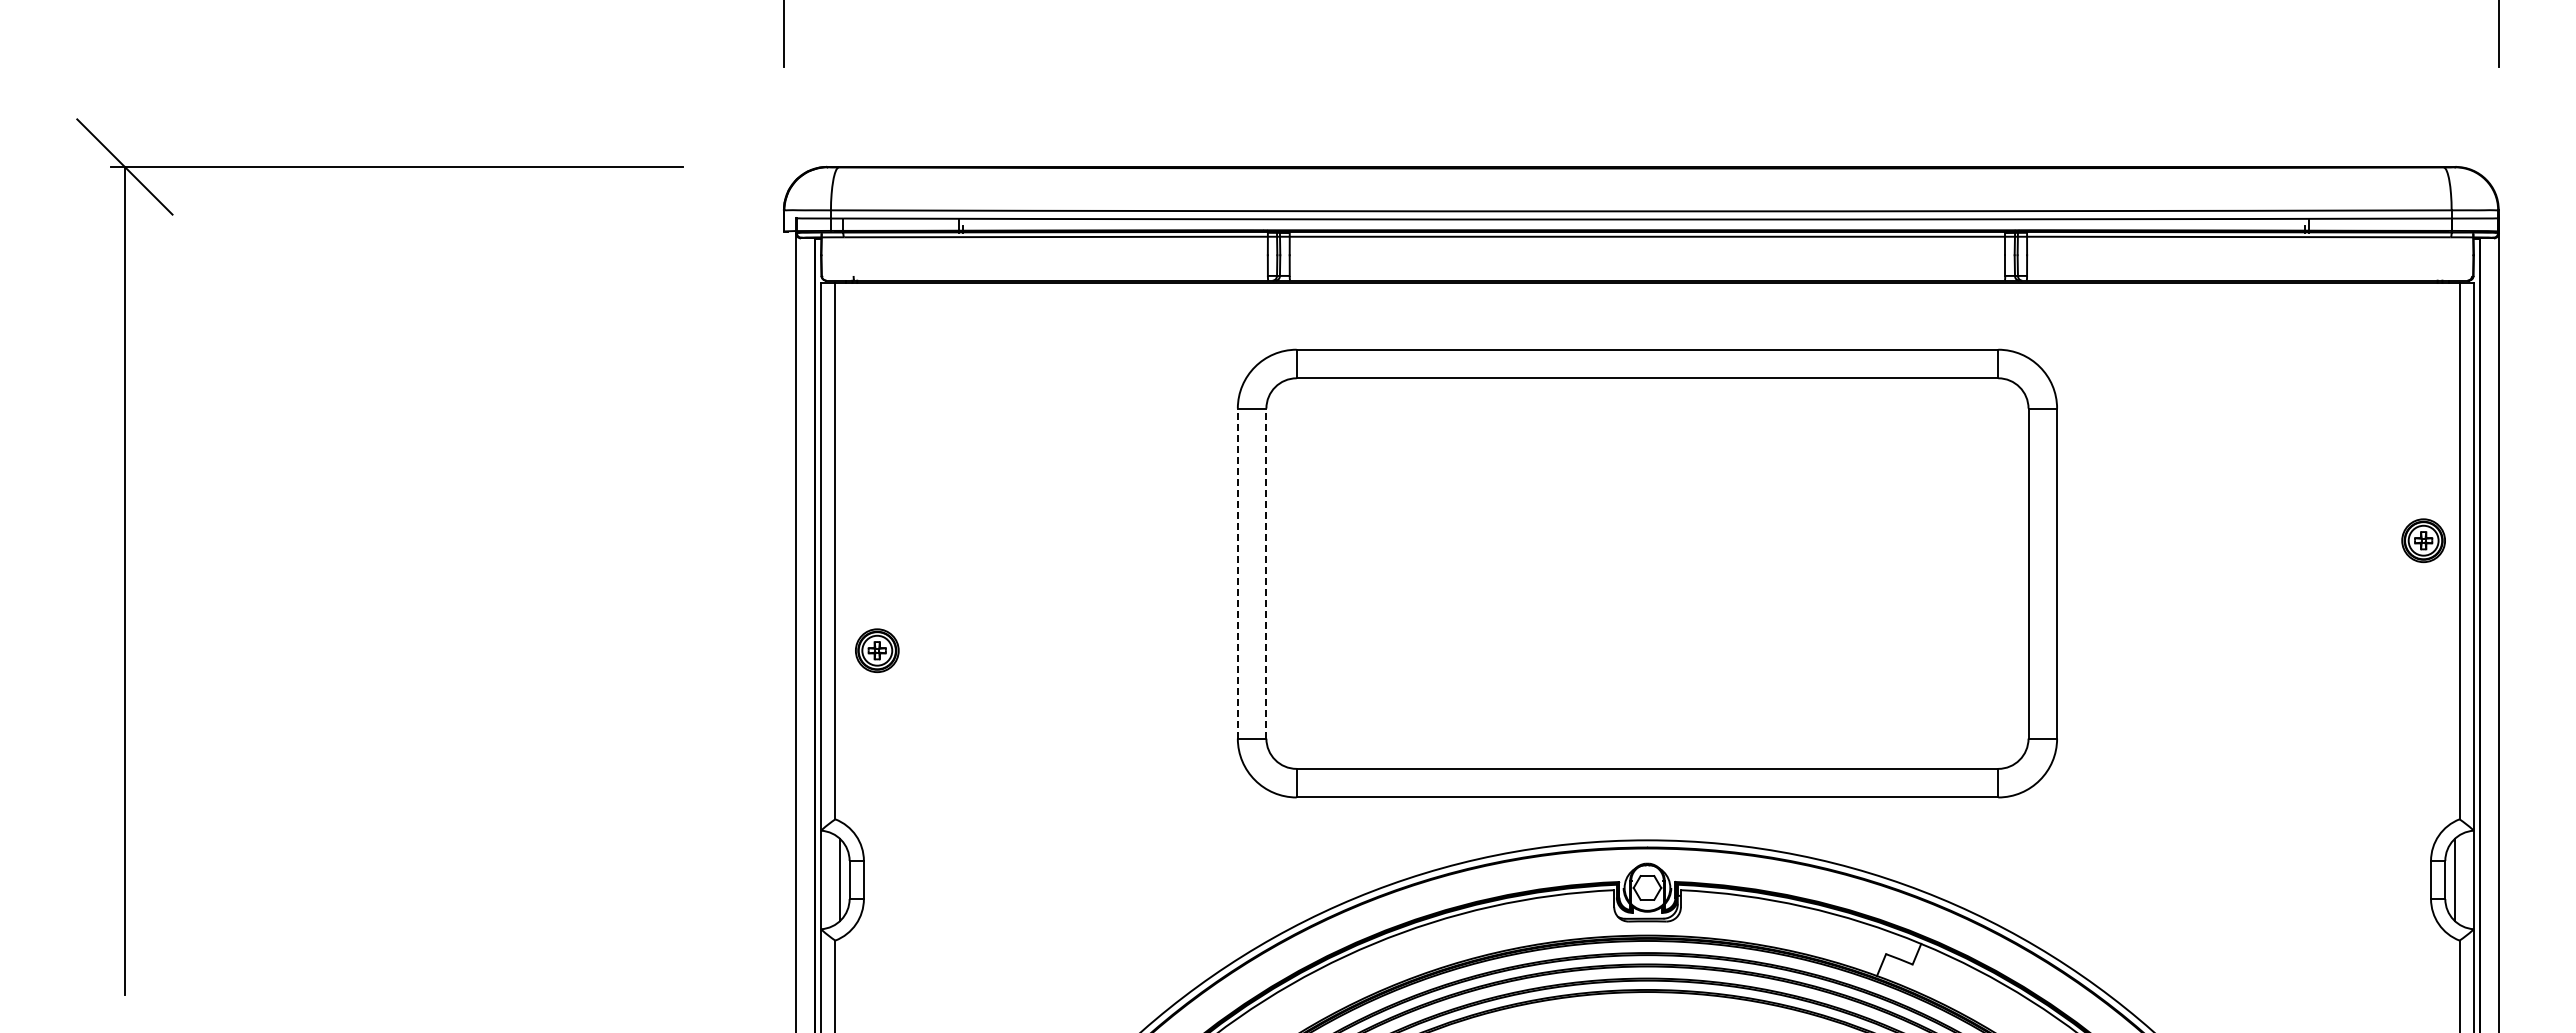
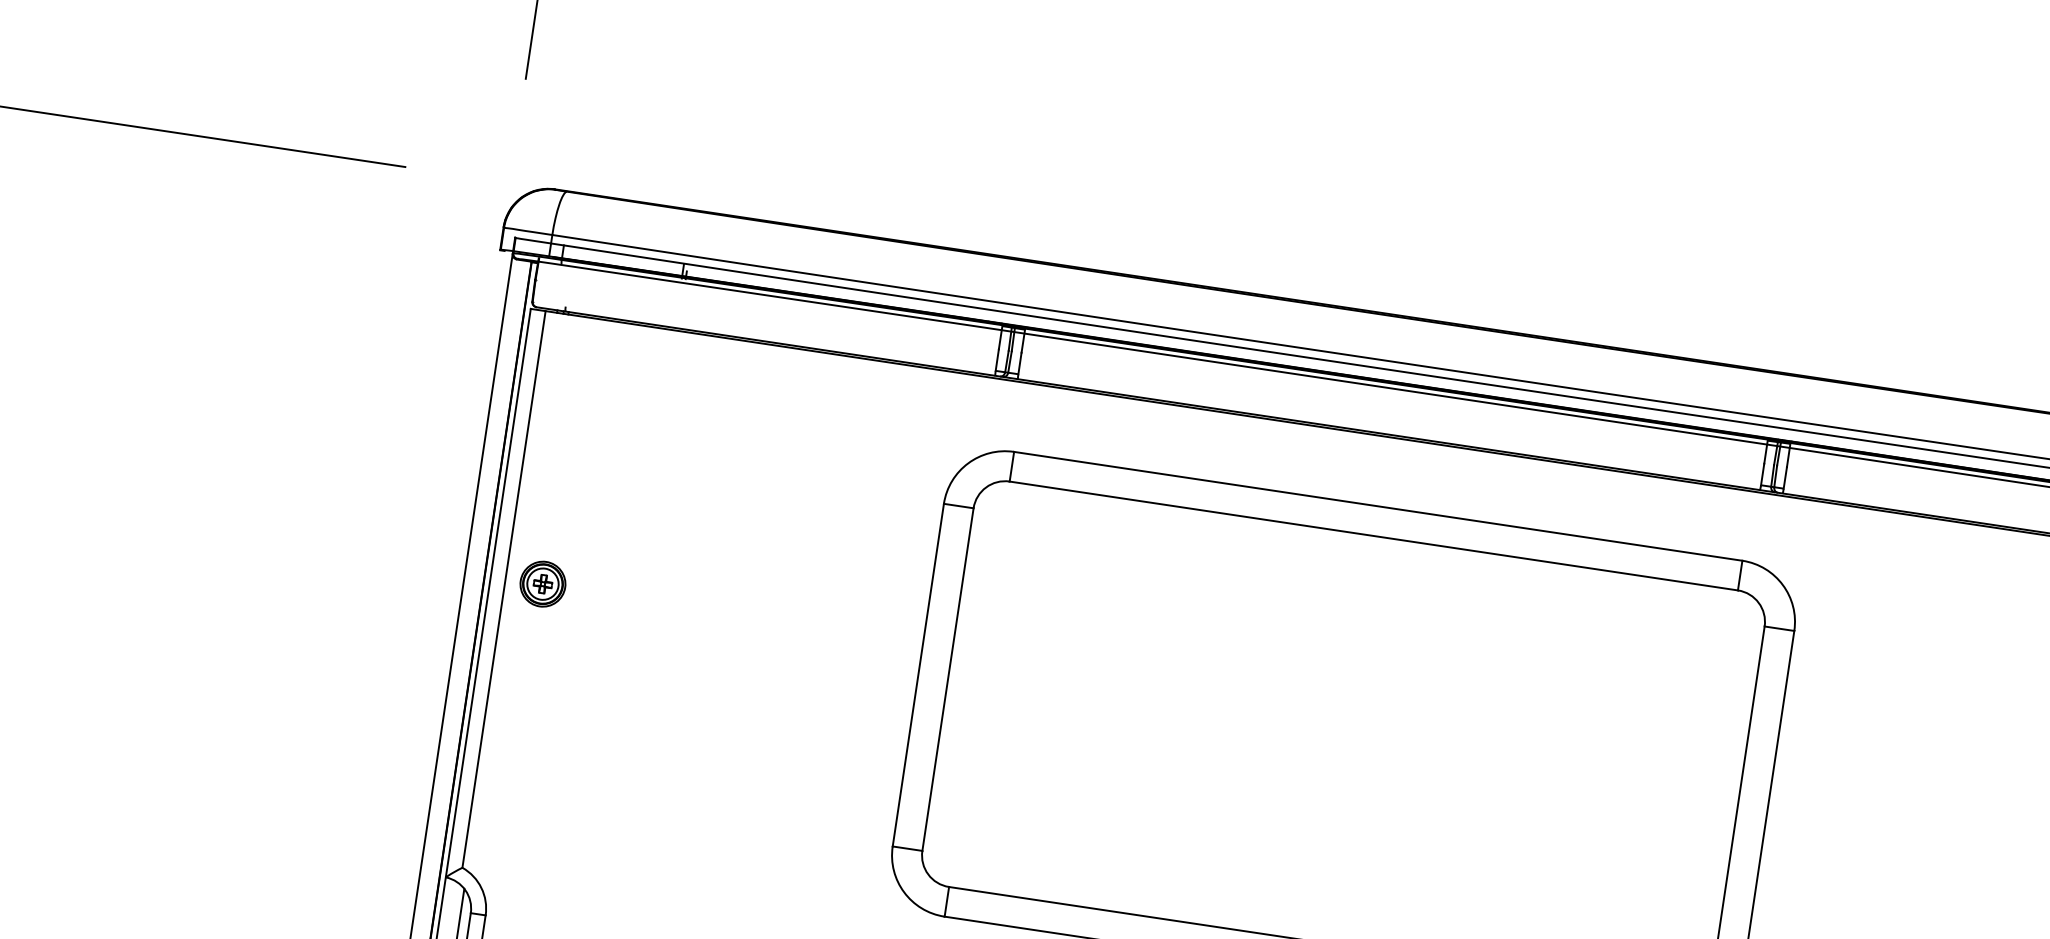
line: (1237, 573) -> (918, 675), dashed -> solid
line: (1266, 573) -> (948, 679), dashed -> solid
part: (877, 650) -> (543, 583), moved

